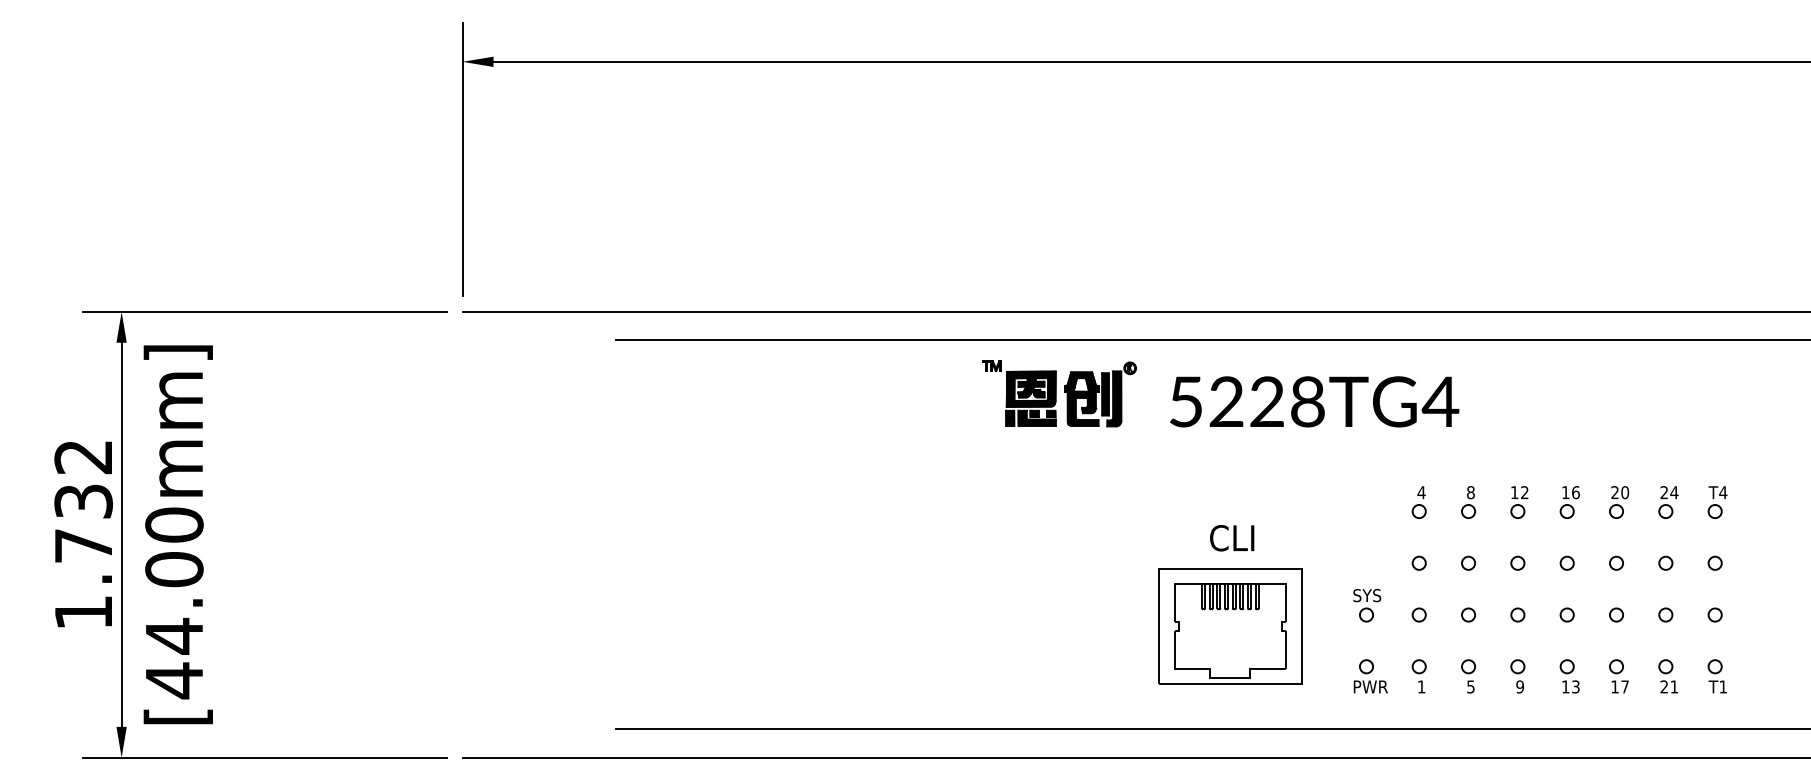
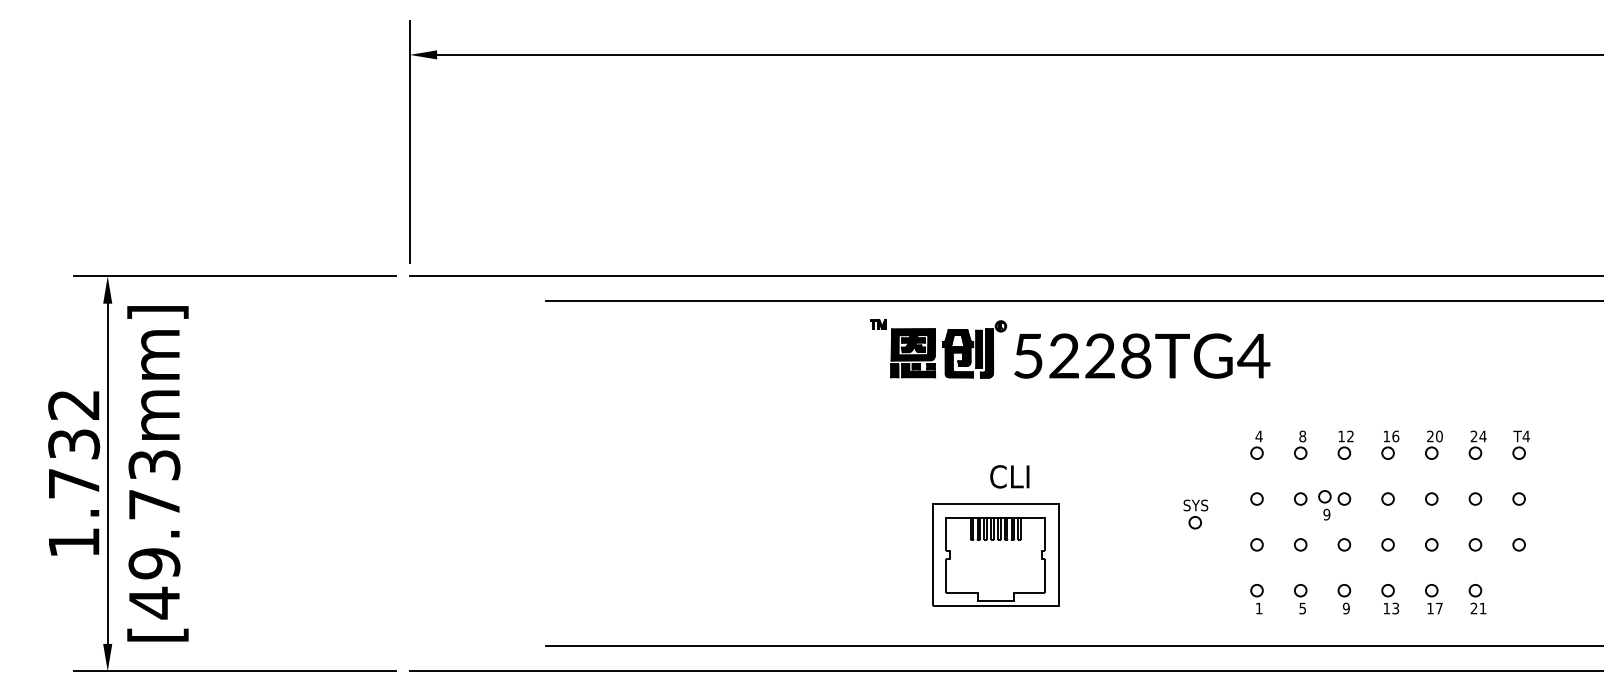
text: (1314, 401) -> (1142, 355), moved
text: (1232, 538) -> (1010, 477), moved
part: (1495, 570) -> (1324, 505), added
text: (174, 580) -> (154, 514), [44.00mm] -> [49.73mm]
part: (1367, 605) -> (1196, 514), moved
part: (1230, 626) -> (995, 555), moved
part: (1370, 676) -> (1213, 599), removed
part: (1716, 676) -> (1520, 599), removed

